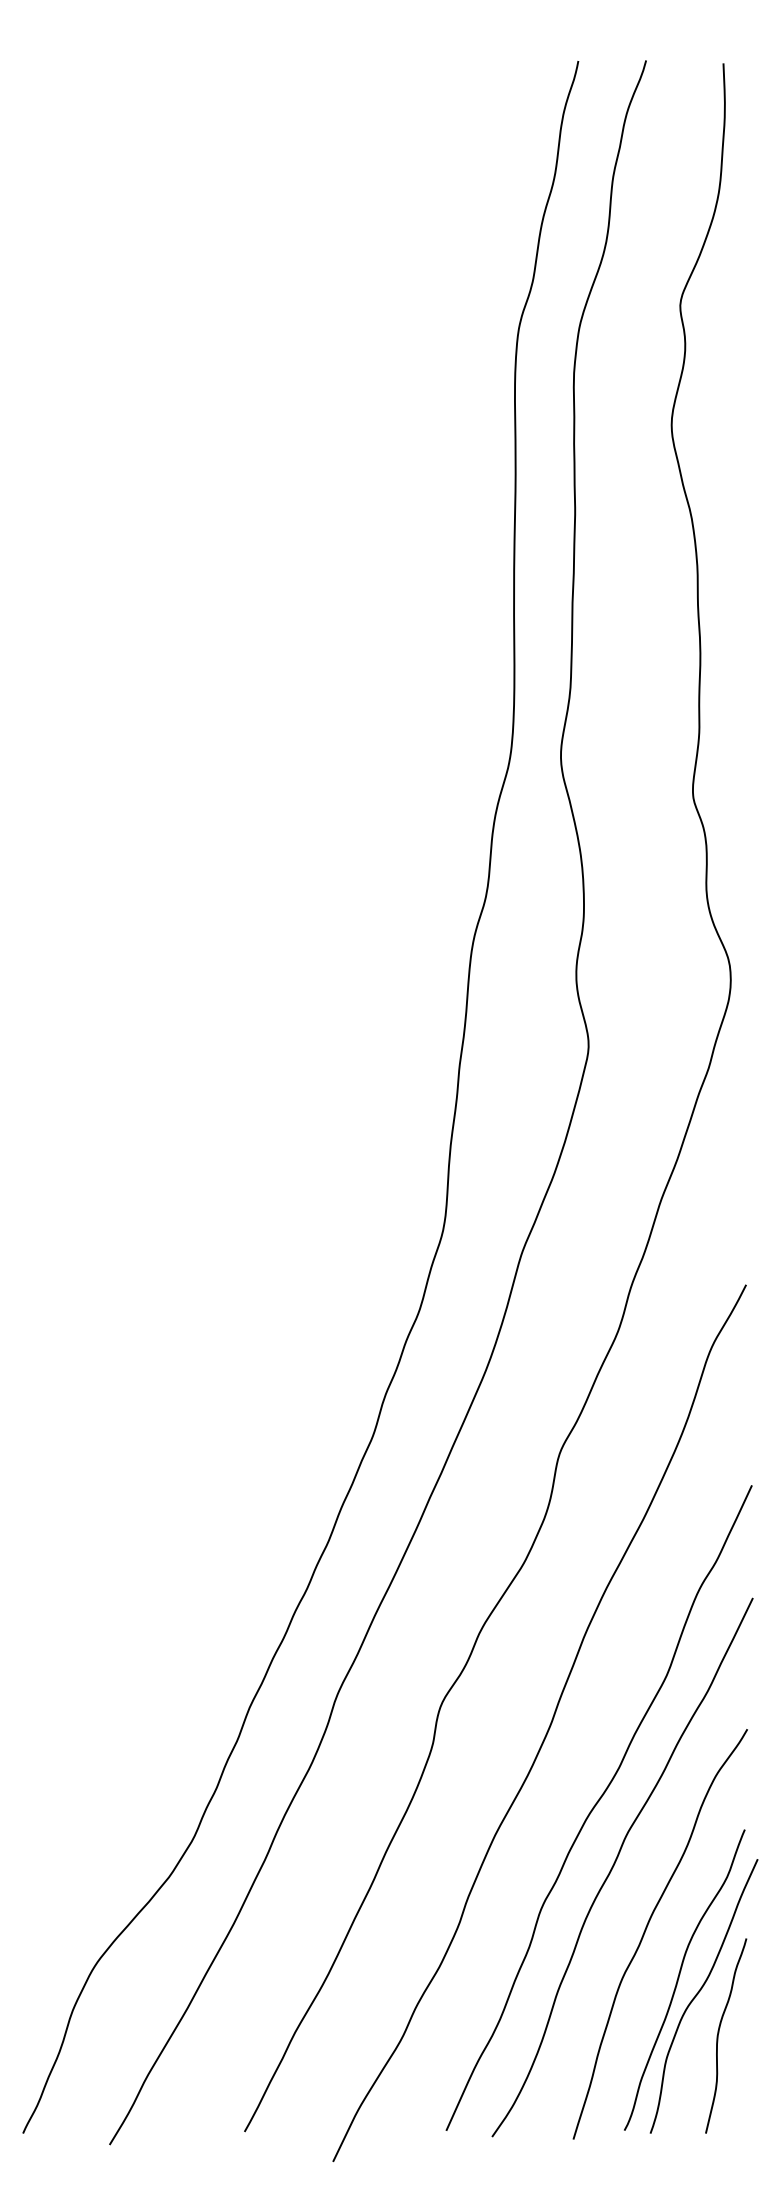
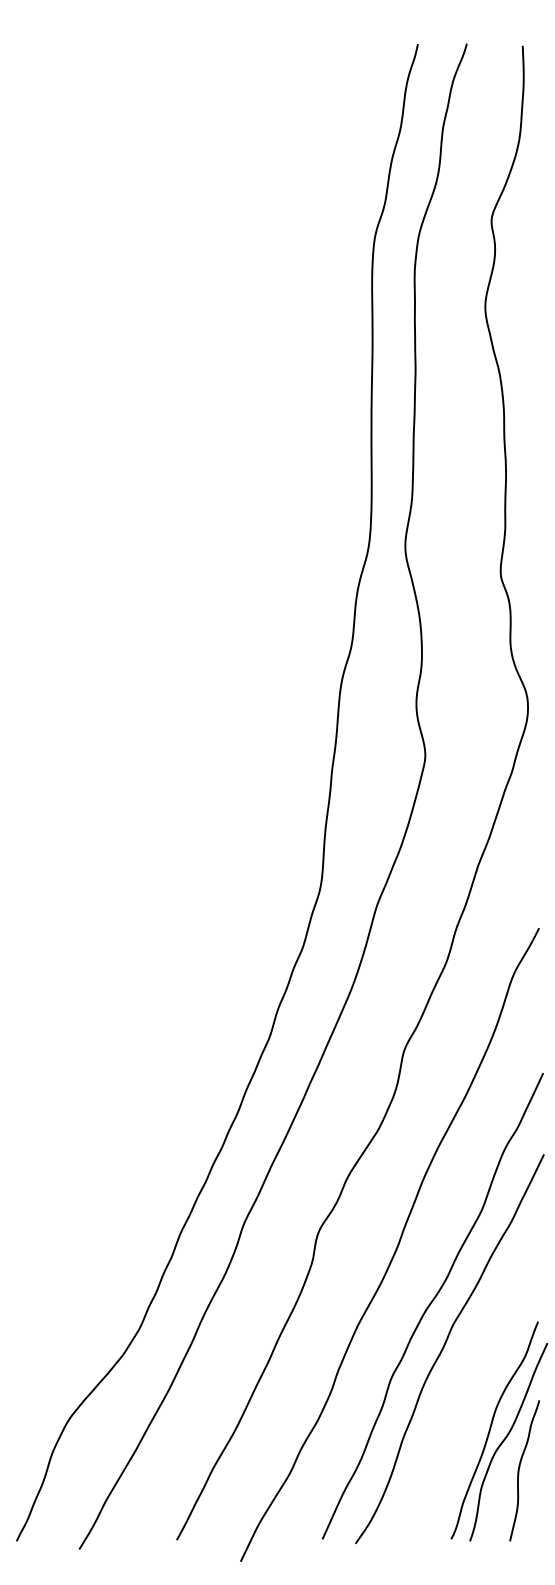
curve: (647, 1928) -> (467, 1393), removed

